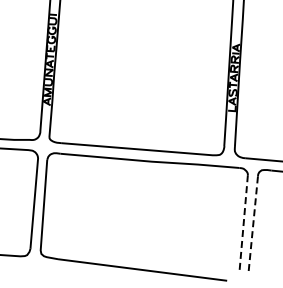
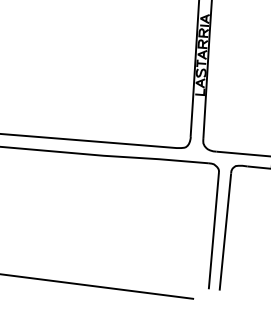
line: (243, 223) -> (213, 230), dashed -> solid
line: (253, 225) -> (225, 232), dashed -> solid

